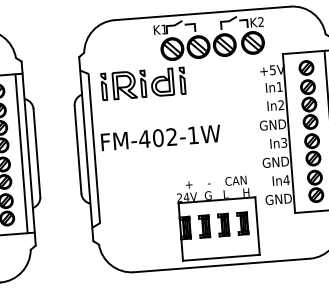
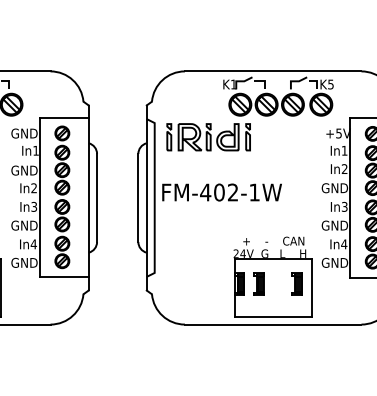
text: (260, 22) -> (330, 84), K2 -> K5
line: (21, 153) -> (81, 197), removed
part: (223, 224) -> (277, 283), removed

